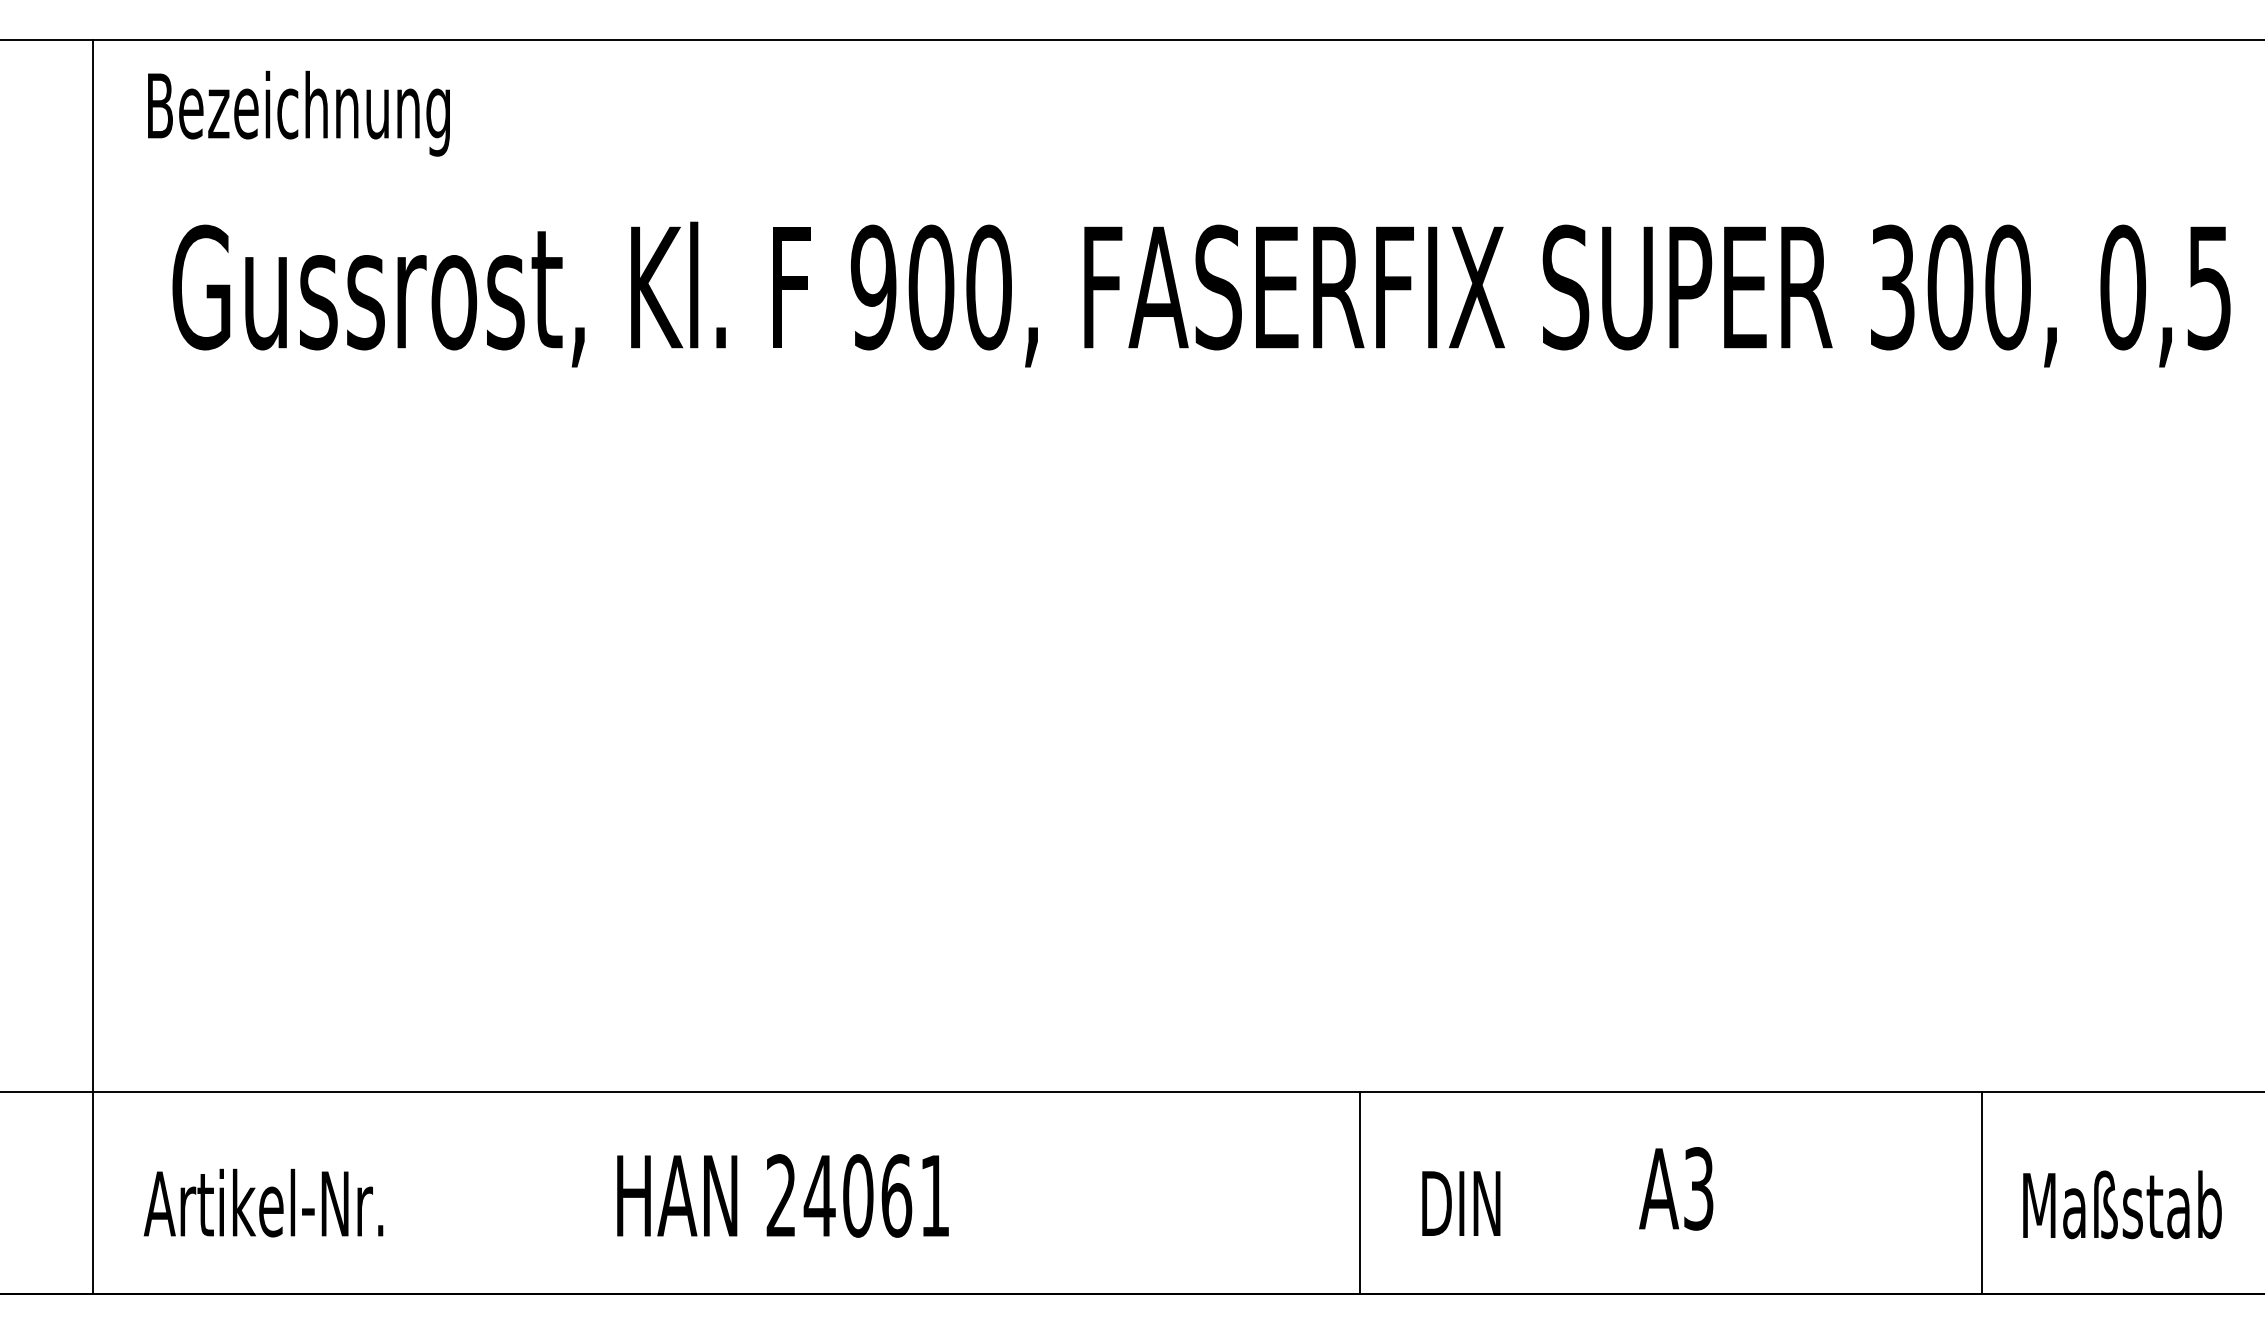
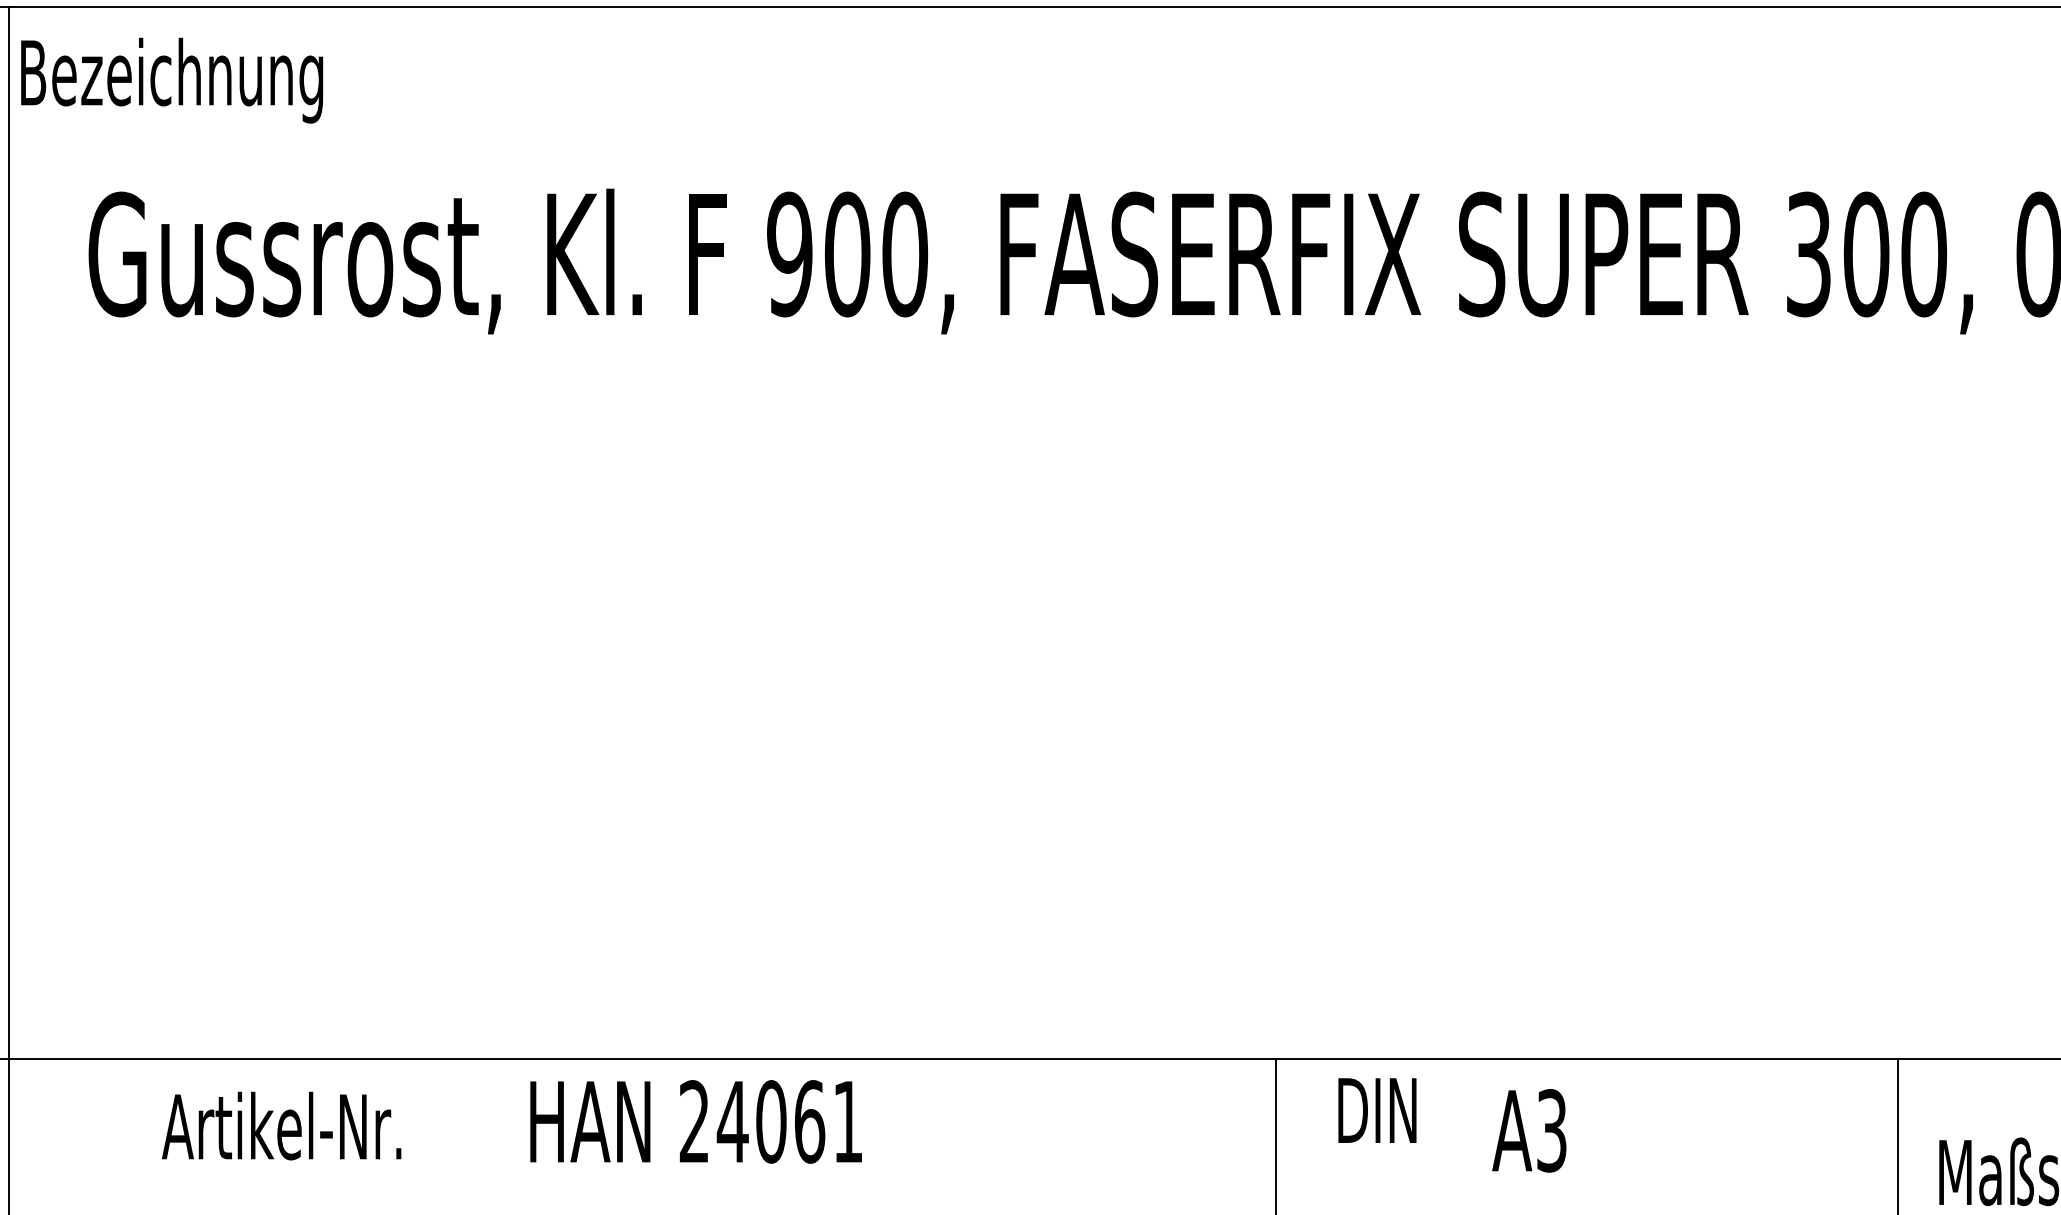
text: (298, 113) -> (171, 80), moved
text: (1676, 1188) -> (1529, 1130), moved
text: (782, 1195) -> (695, 1121), moved
text: (263, 1202) -> (281, 1125), moved
text: (1461, 1203) -> (1377, 1110), moved

